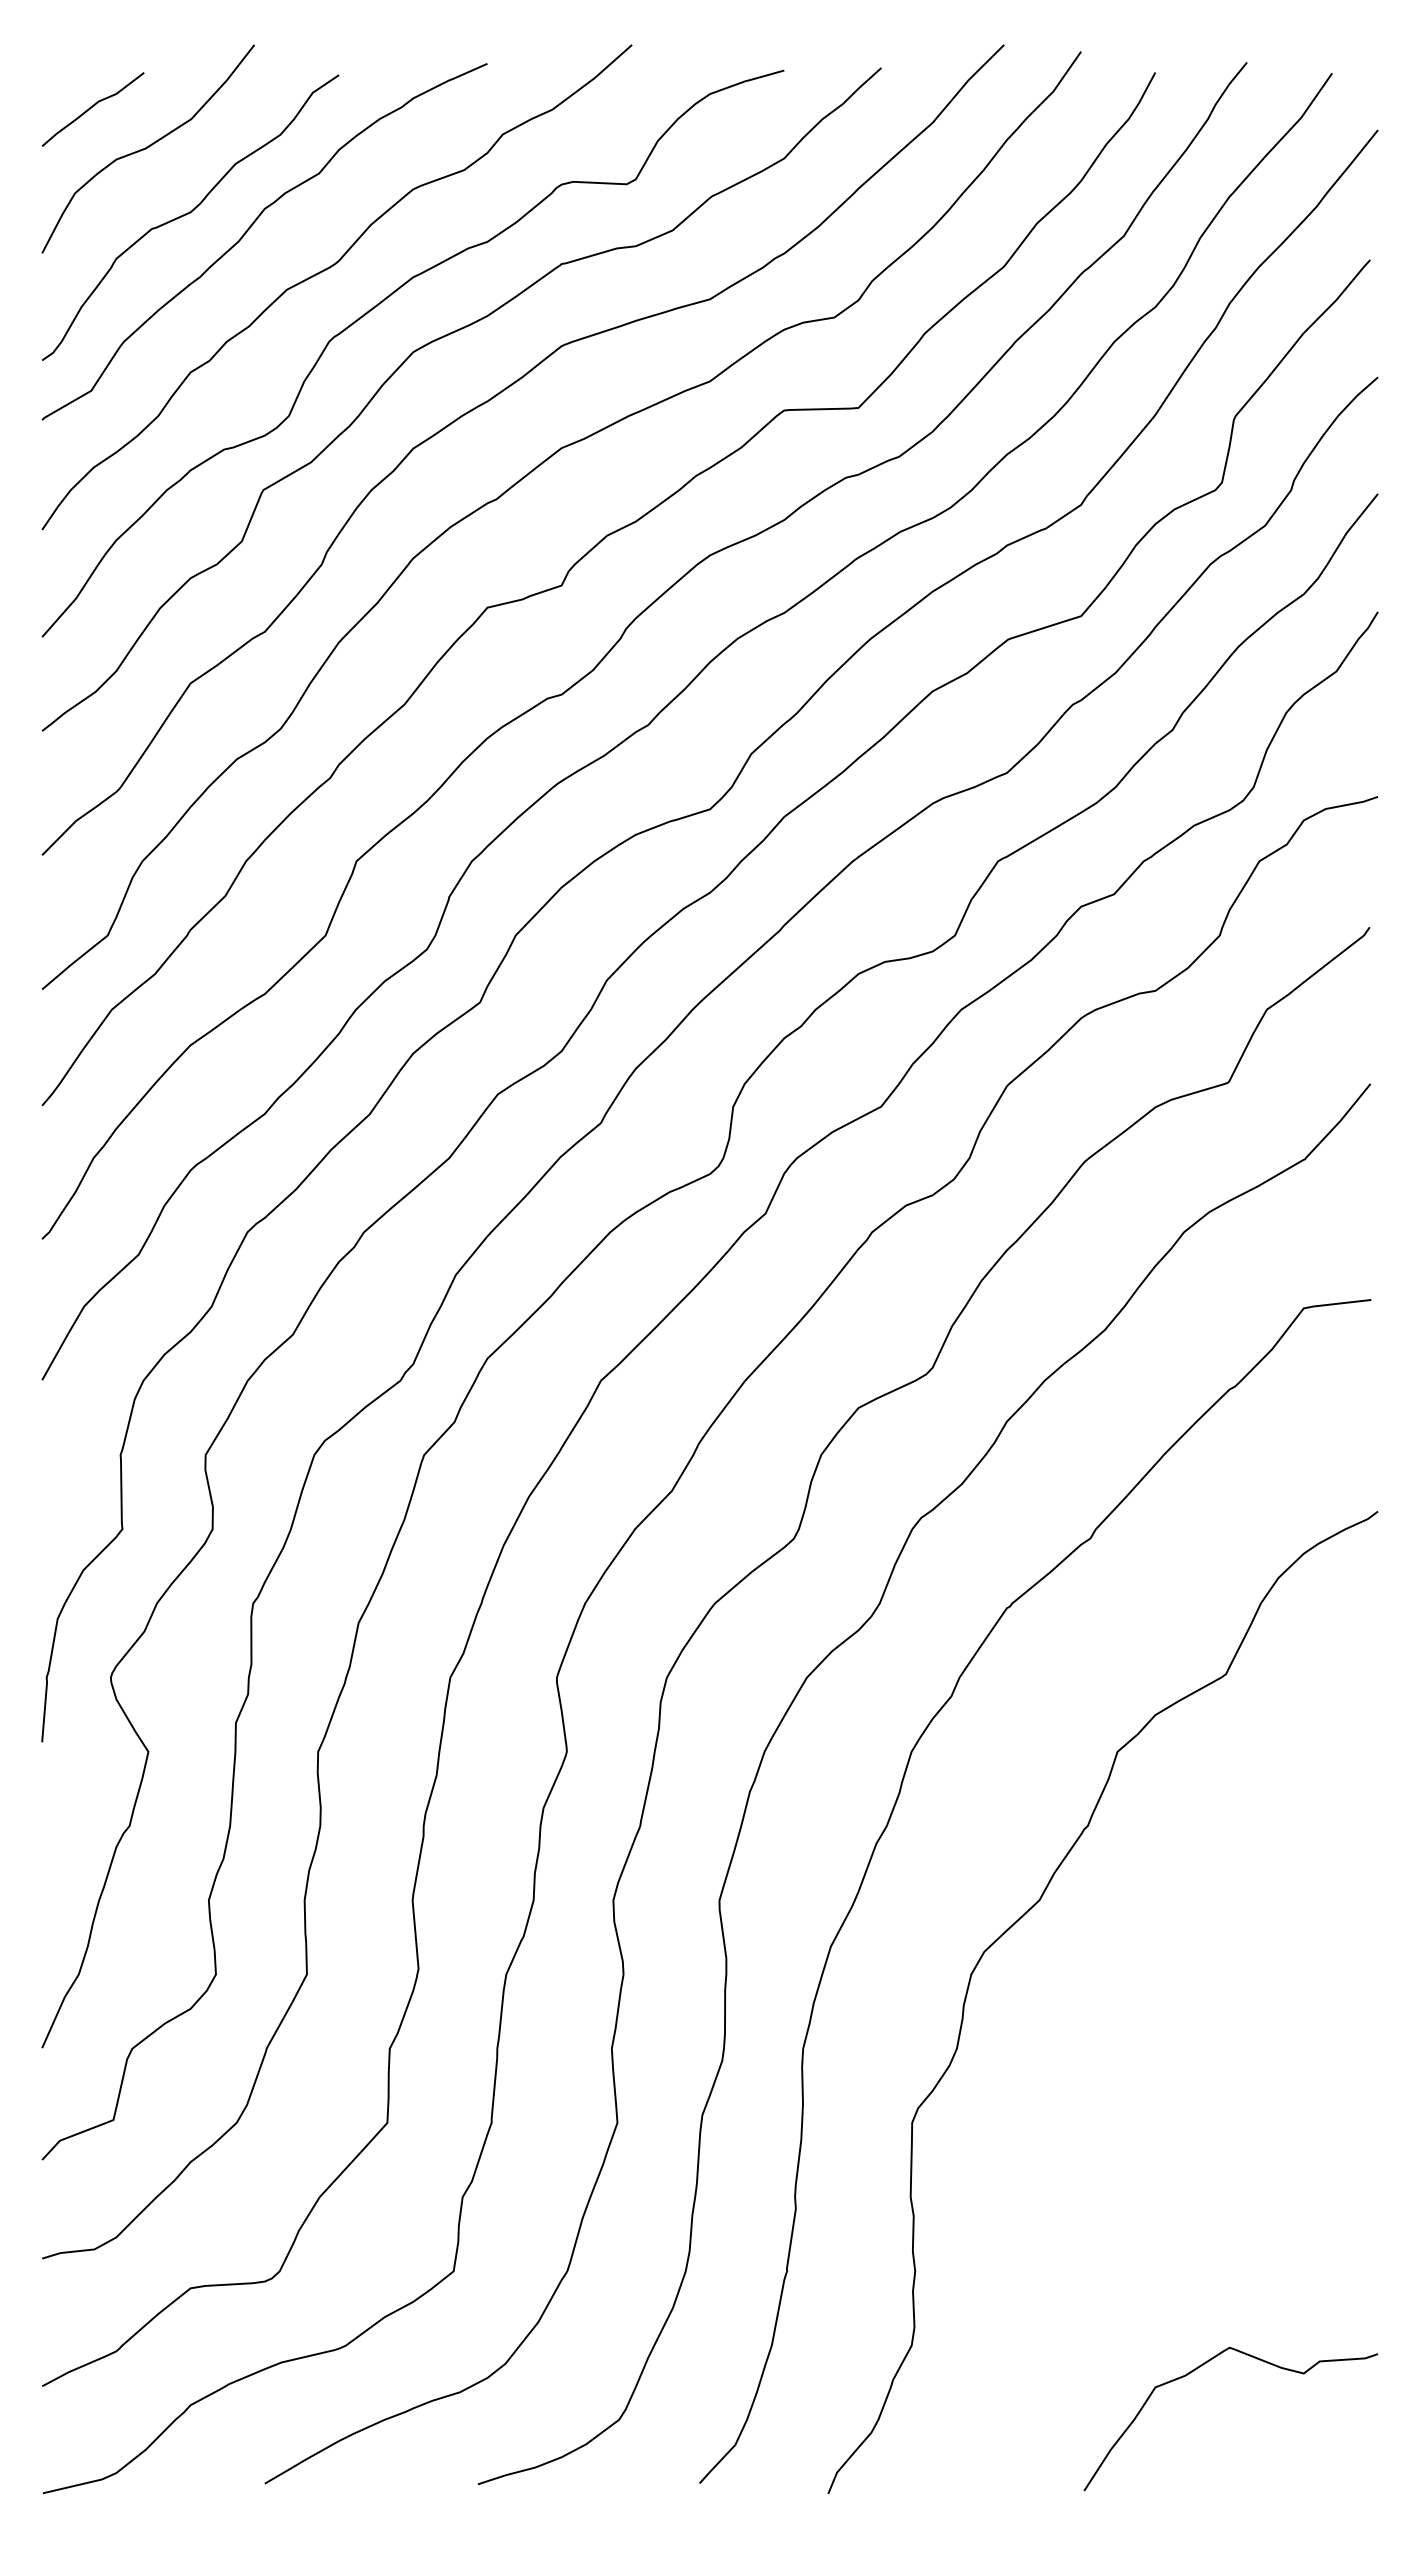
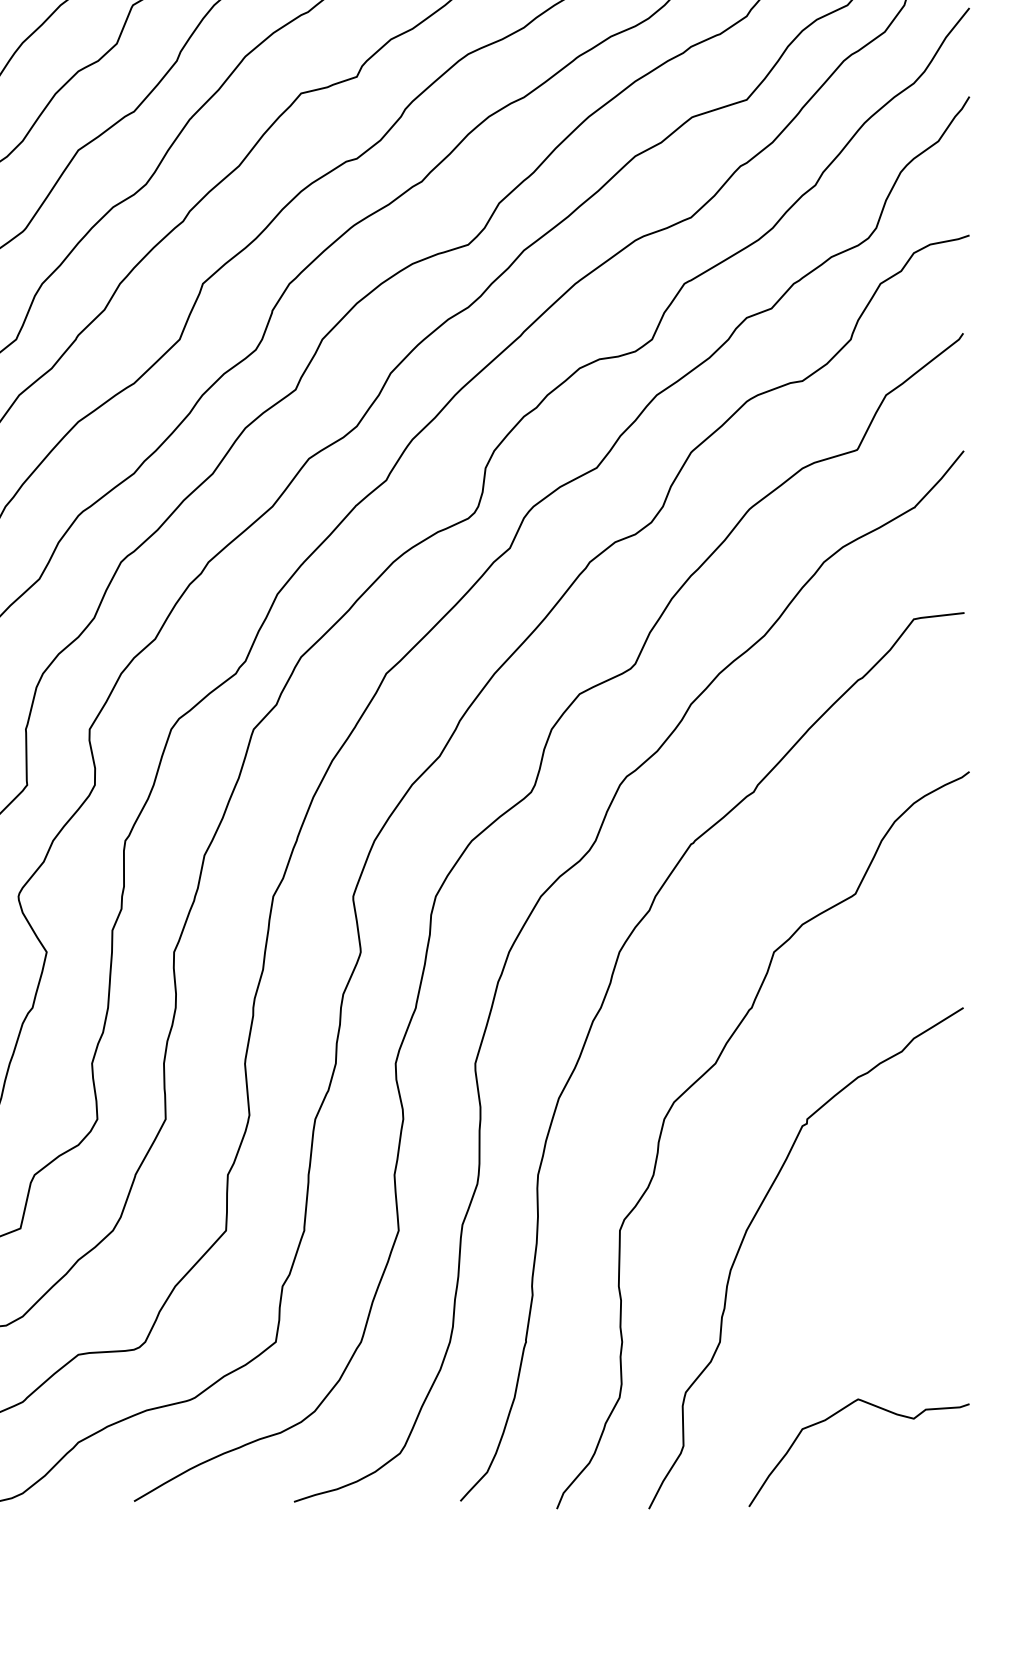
curve: (1086, 2115) -> (750, 1225), added

